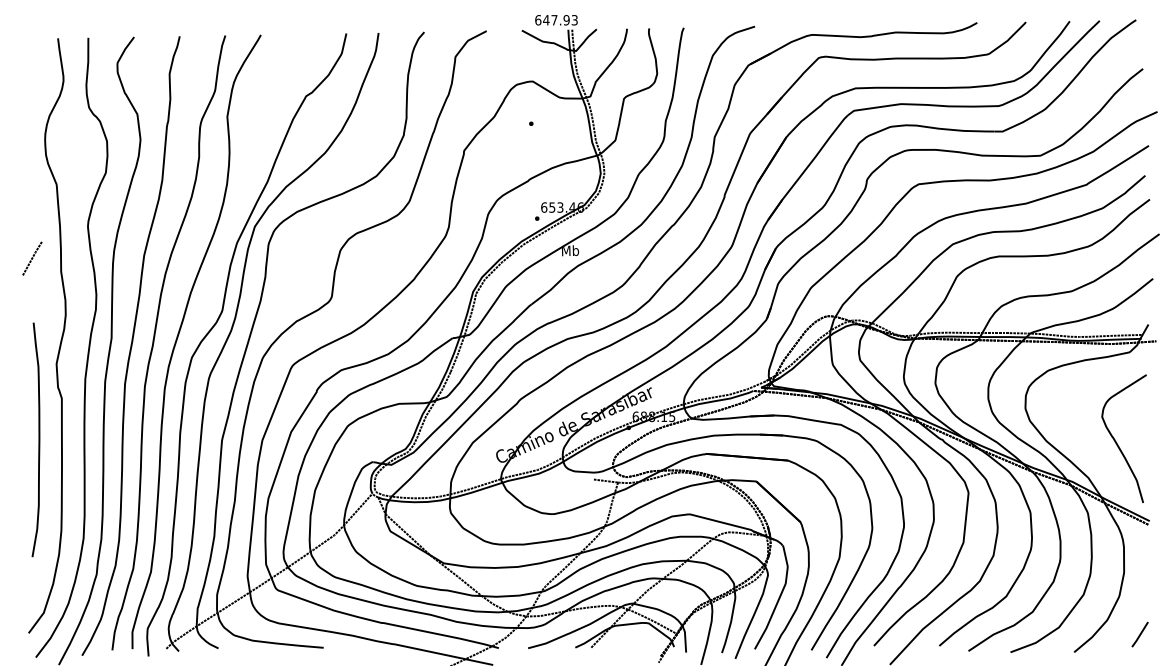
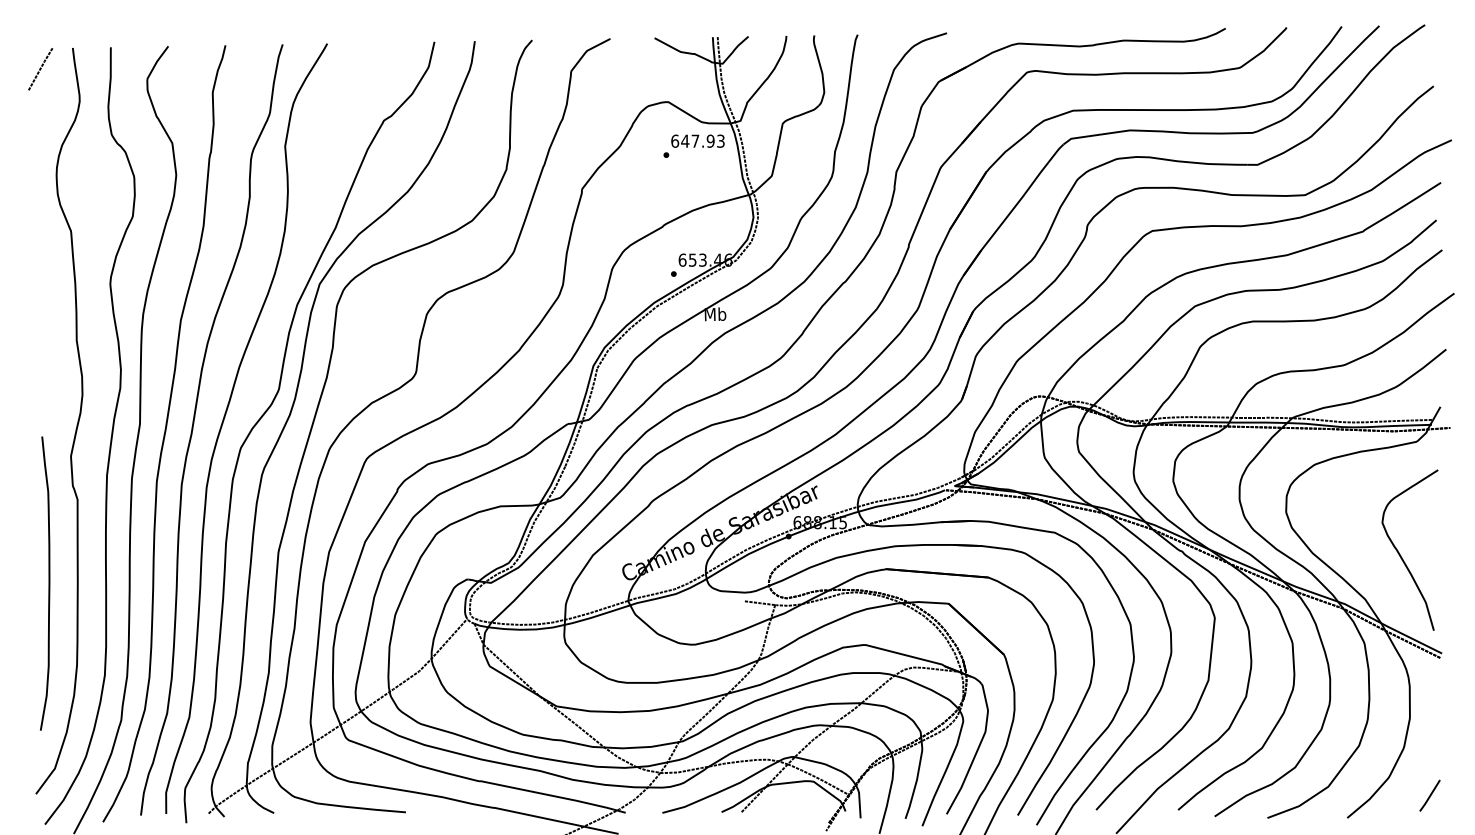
text: (556, 19) -> (697, 140), moved
line: (32, 258) -> (40, 69), moved
curve: (38, 439) -> (48, 583), moved

